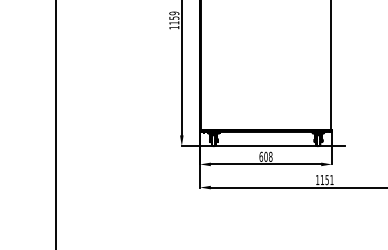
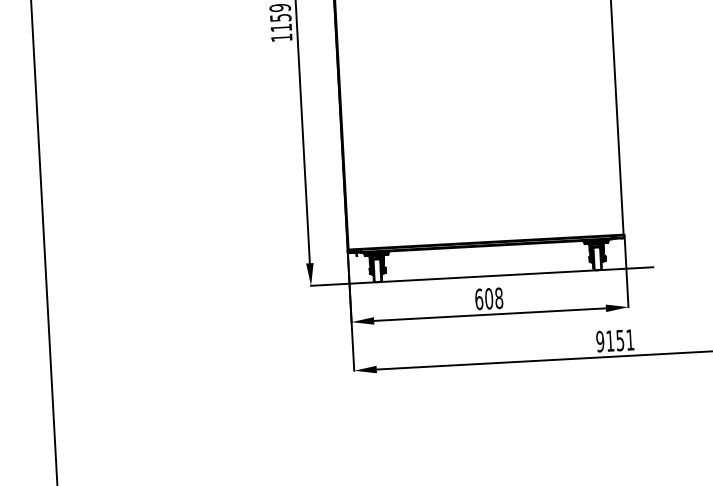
text: (317, 180) -> (599, 342), 1151 -> 9151

